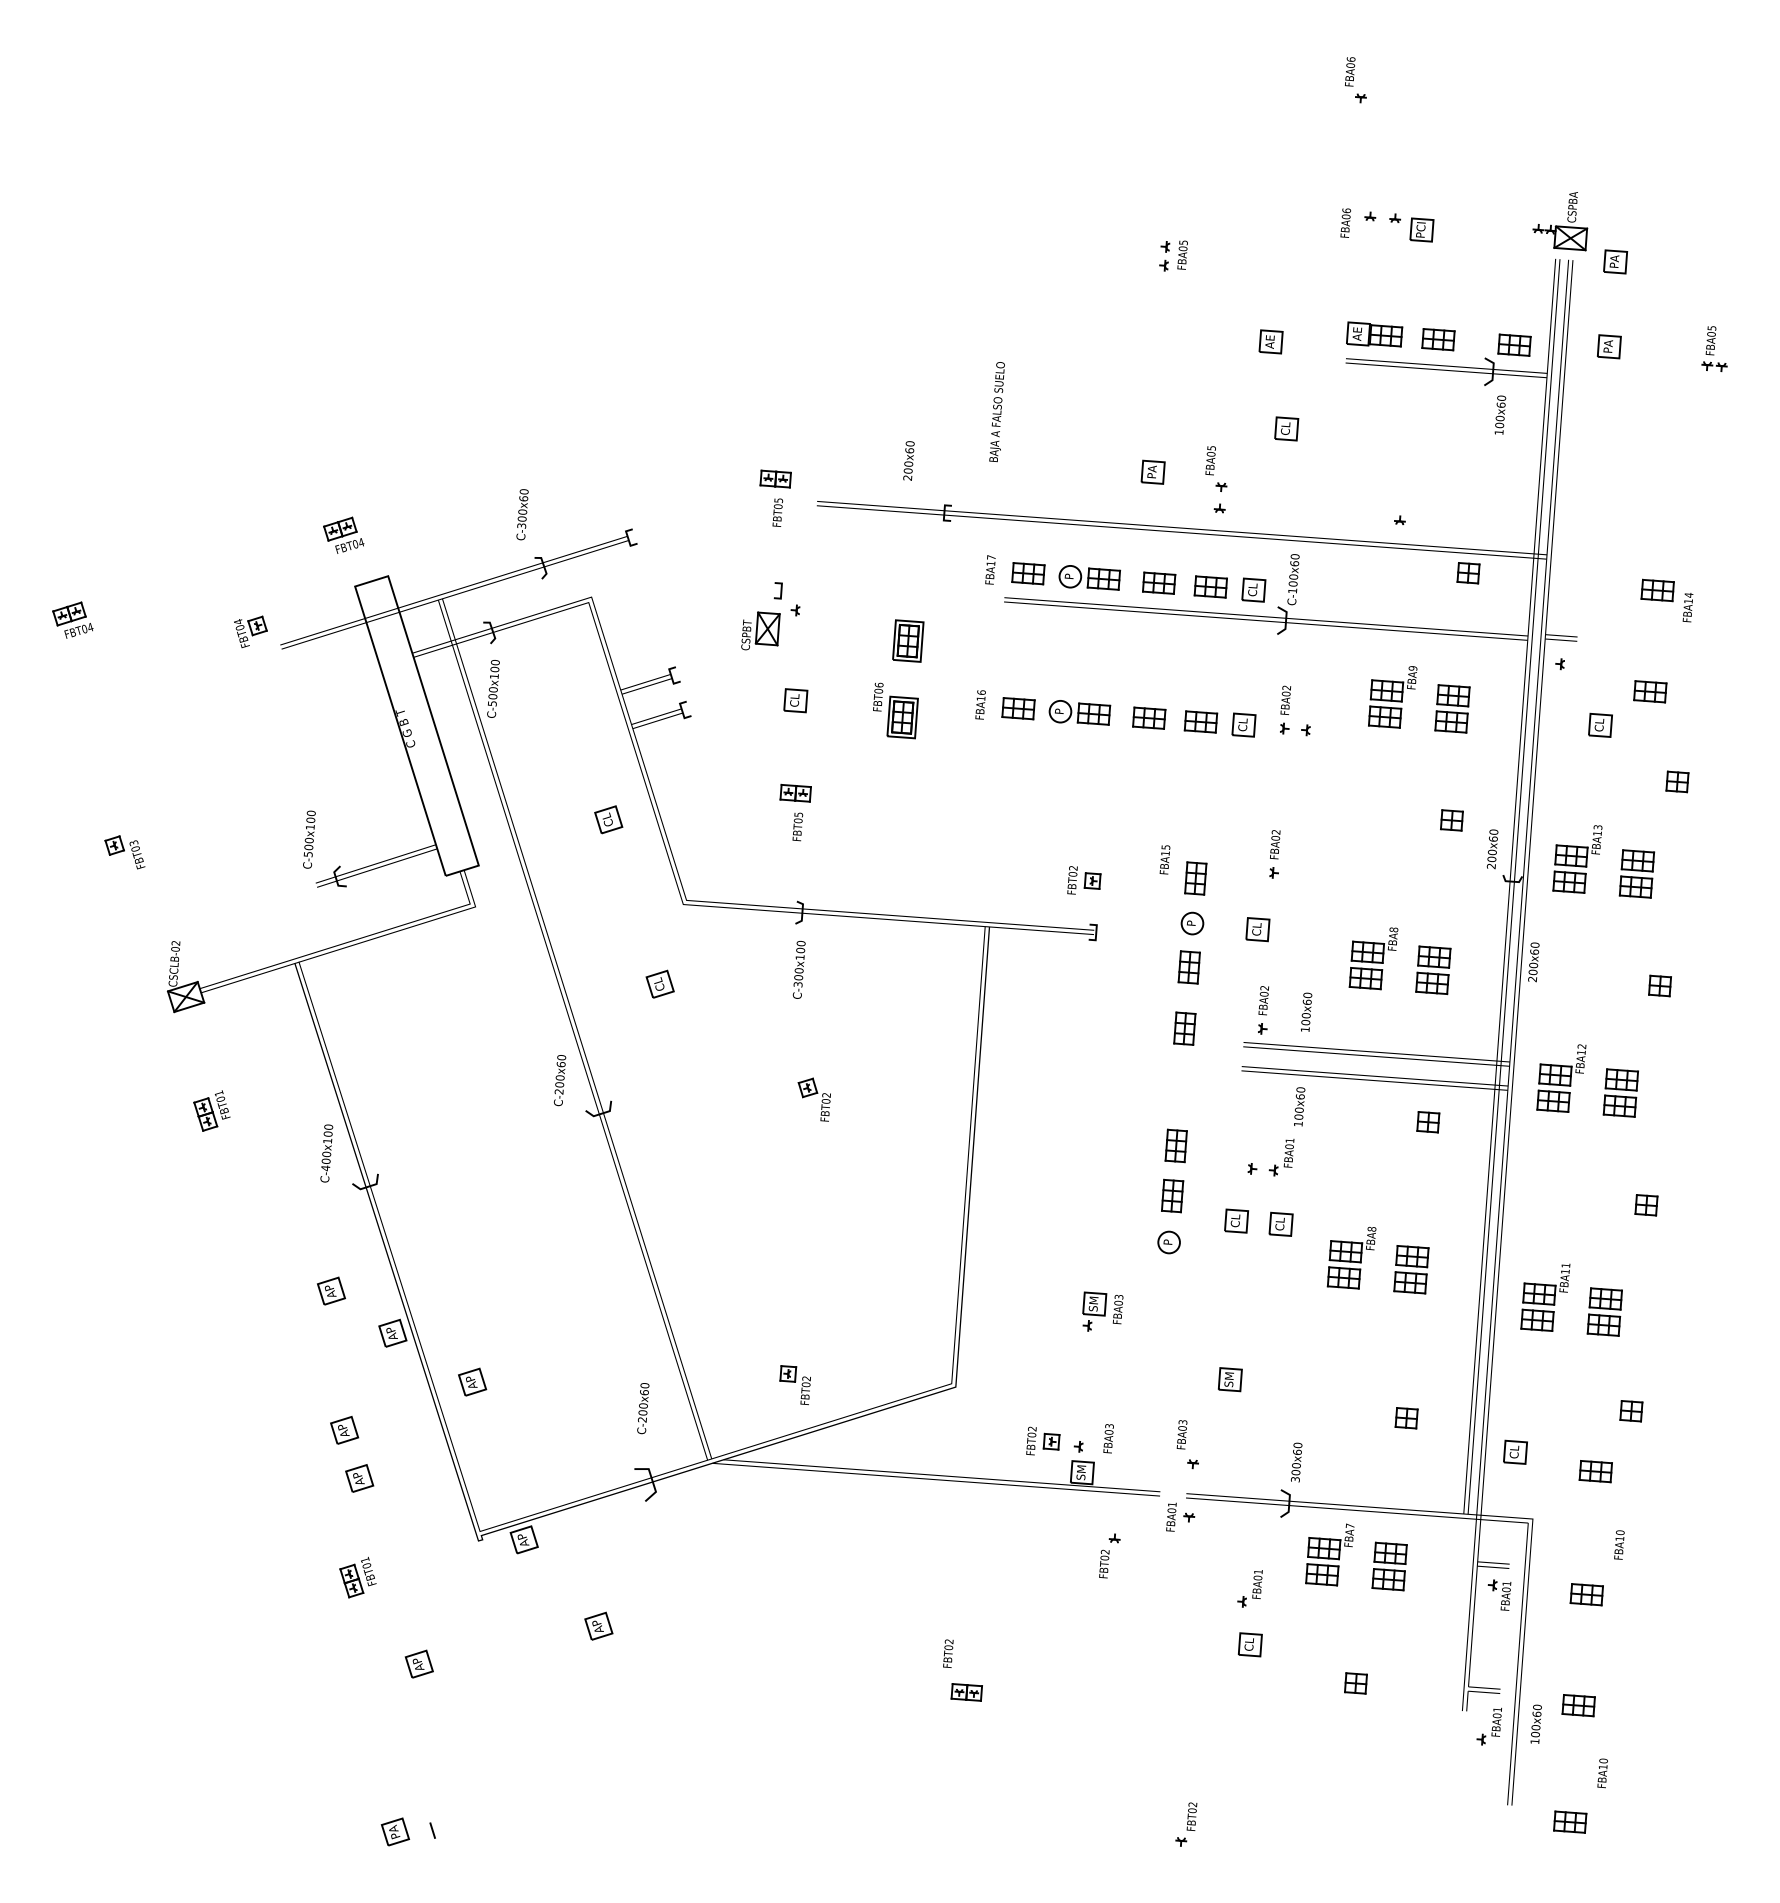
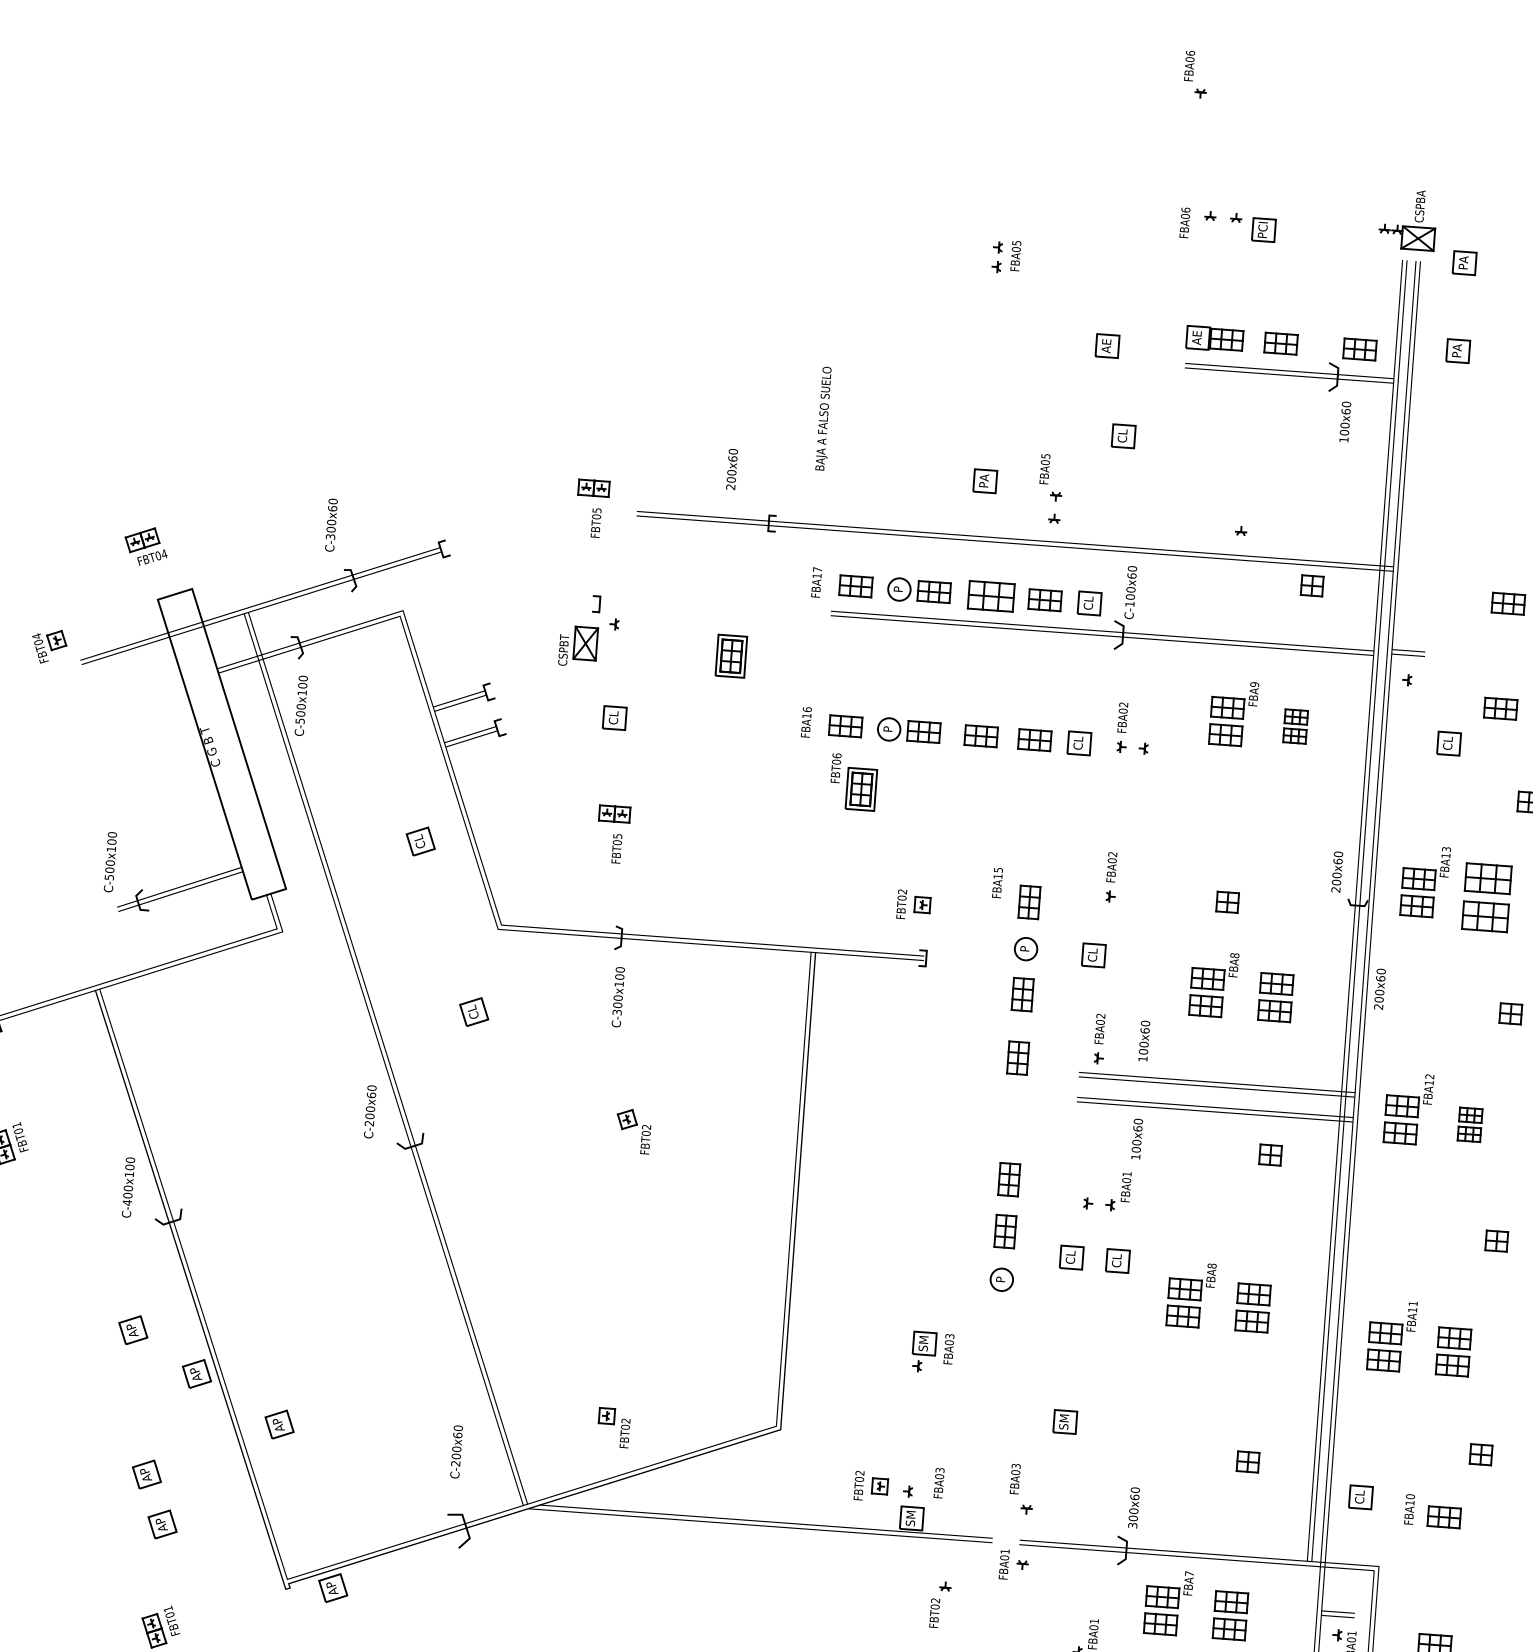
part: (1159, 582) -> (991, 595), size x1.4
part: (1452, 708) -> (1295, 726), size x0.7
part: (895, 710) -> (853, 782), moved
part: (1451, 820) -> (1227, 902), moved
part: (1636, 873) -> (1486, 897), size x1.4
part: (1620, 1092) -> (1469, 1124), size x0.7
text: (1619, 1544) -> (1409, 1508), moved

